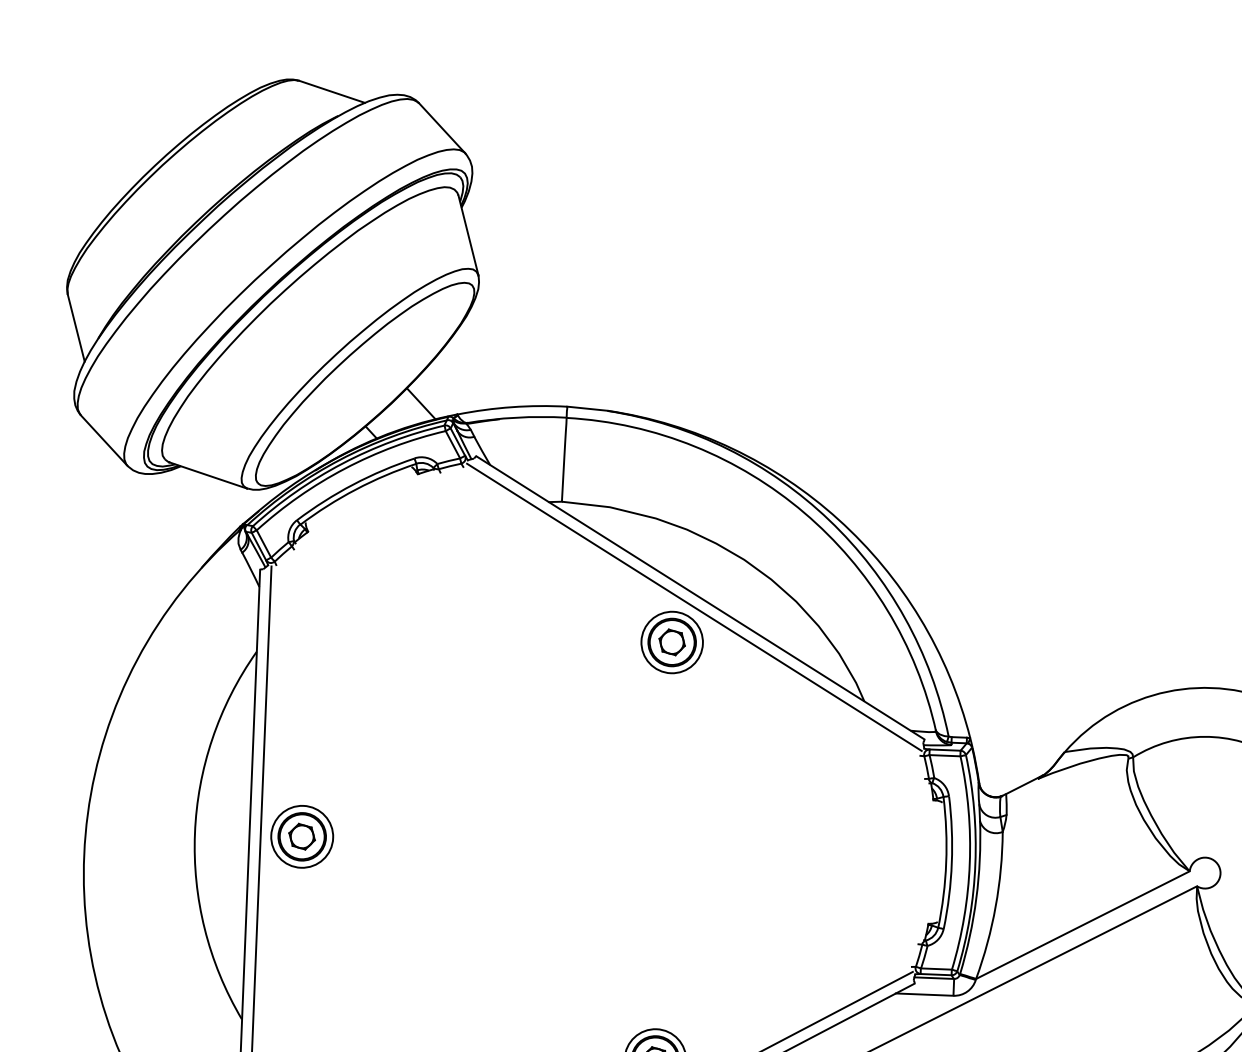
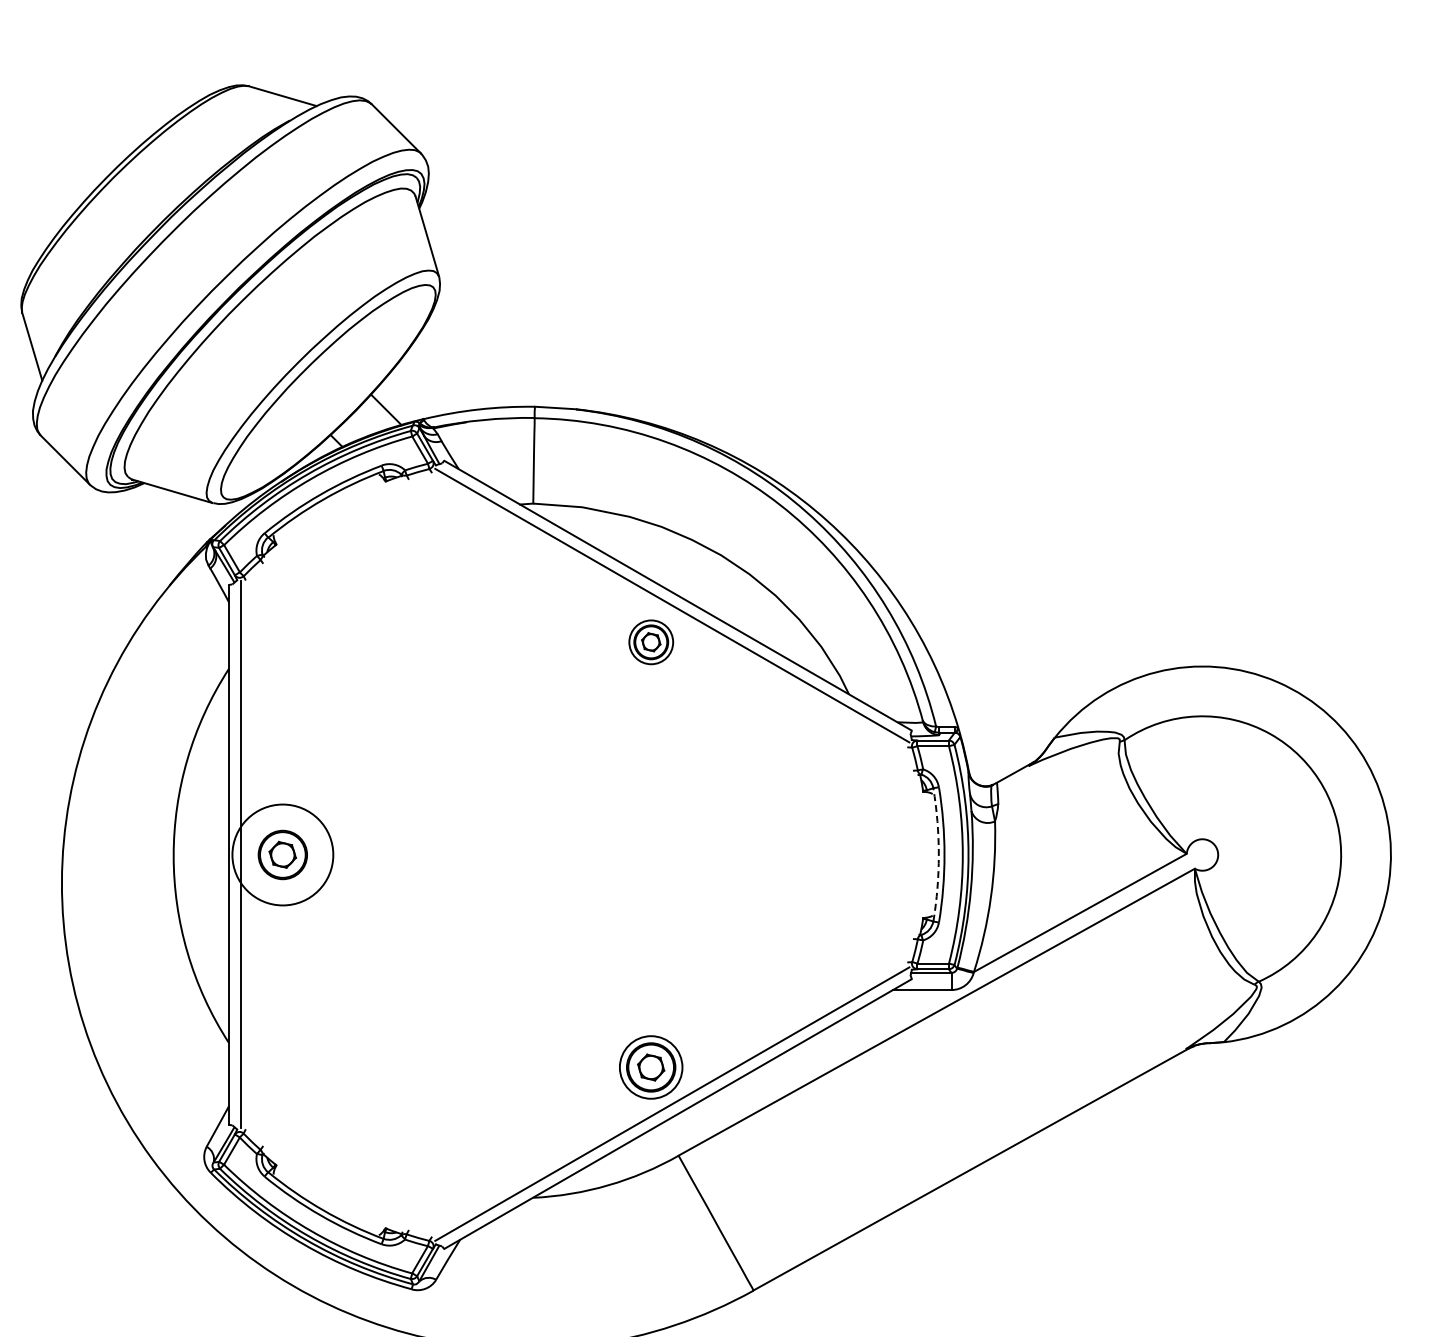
part: (672, 642) -> (651, 642), size x0.7
circle: (301, 836) -> (282, 854), size x1.6
arc: (945, 863) -> (938, 855), solid -> dashed

